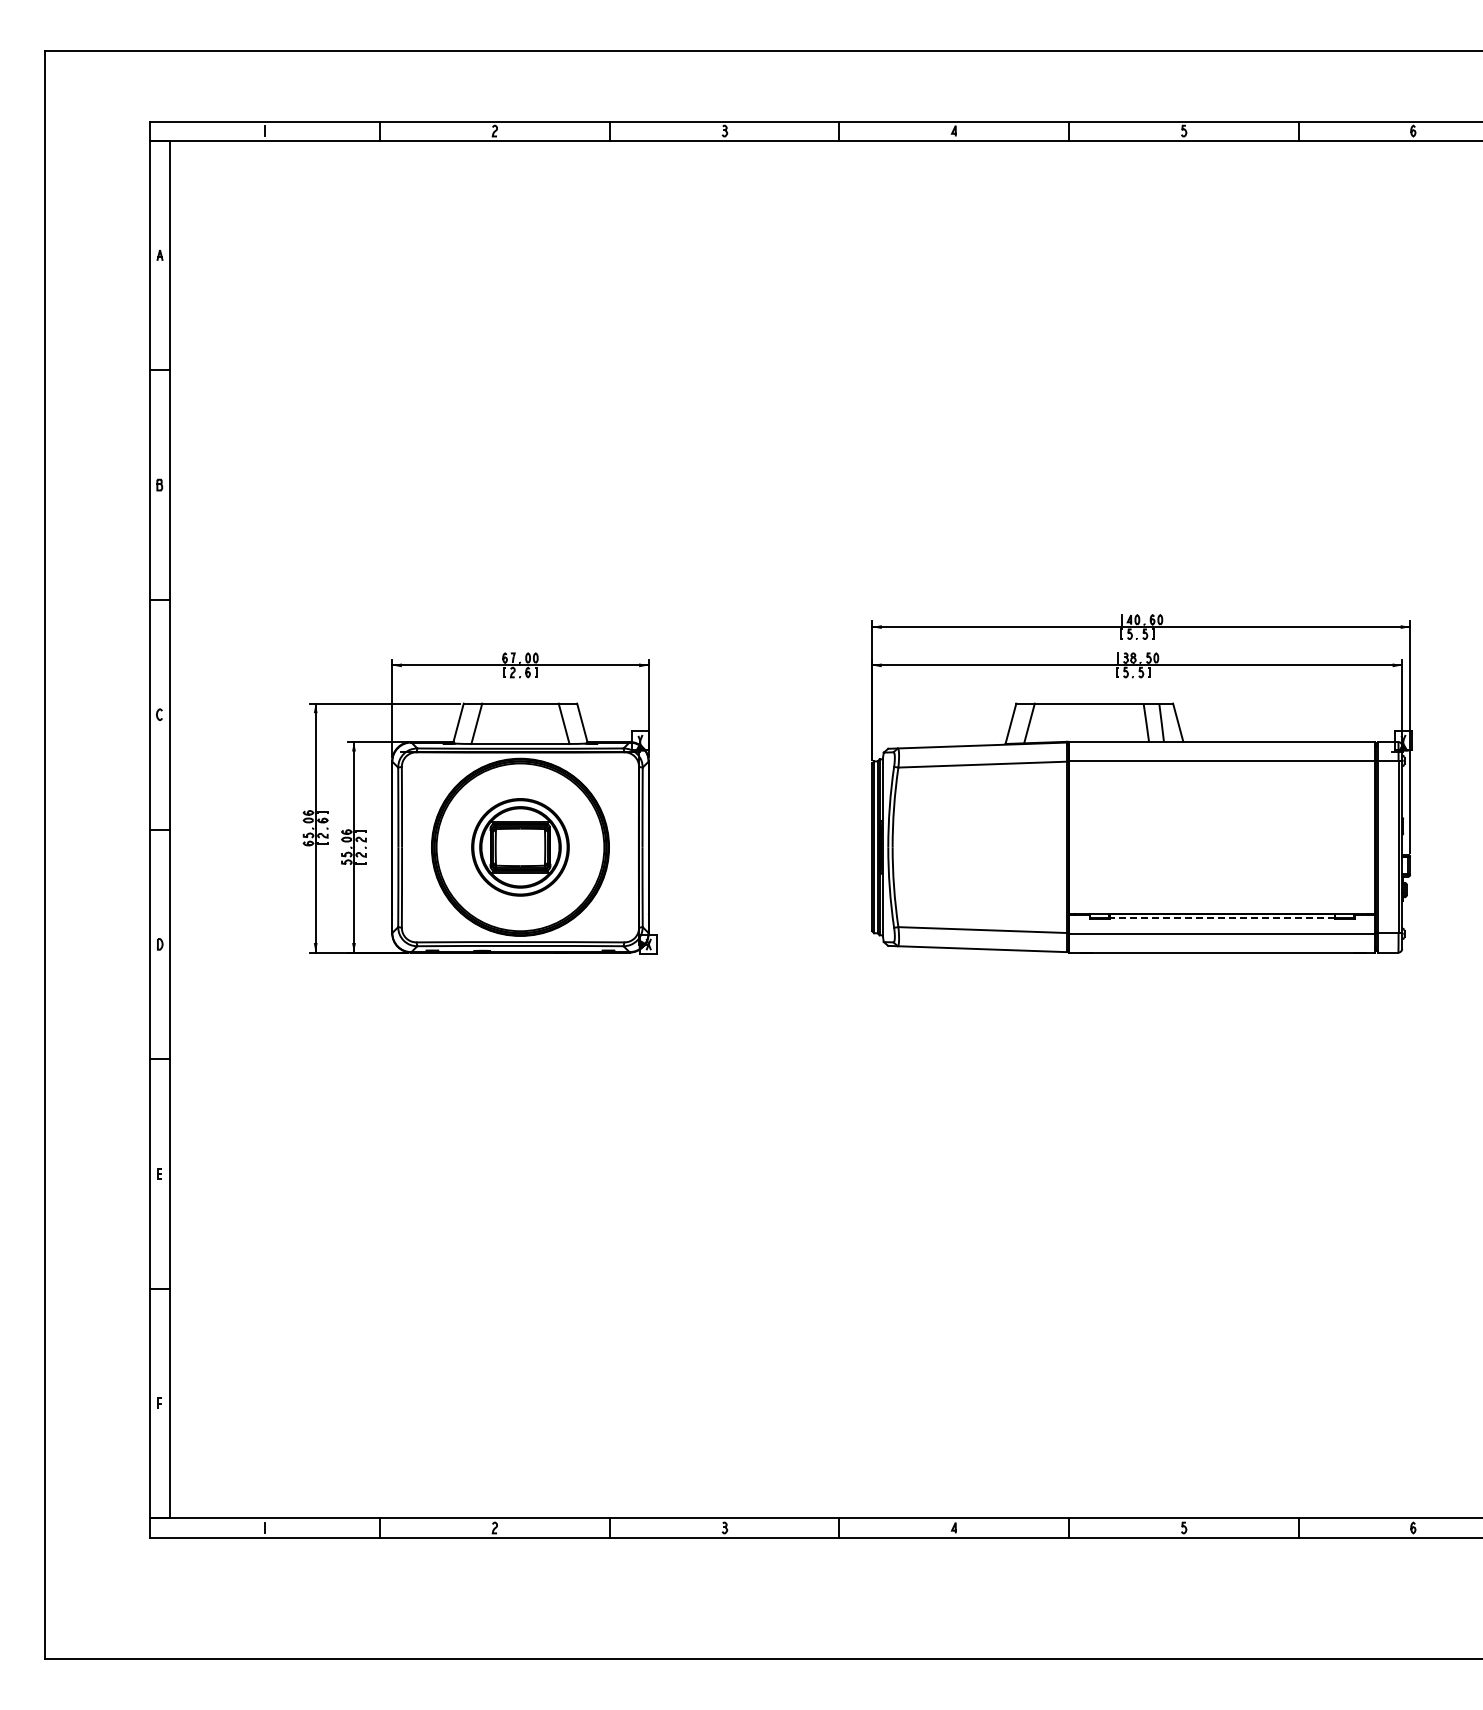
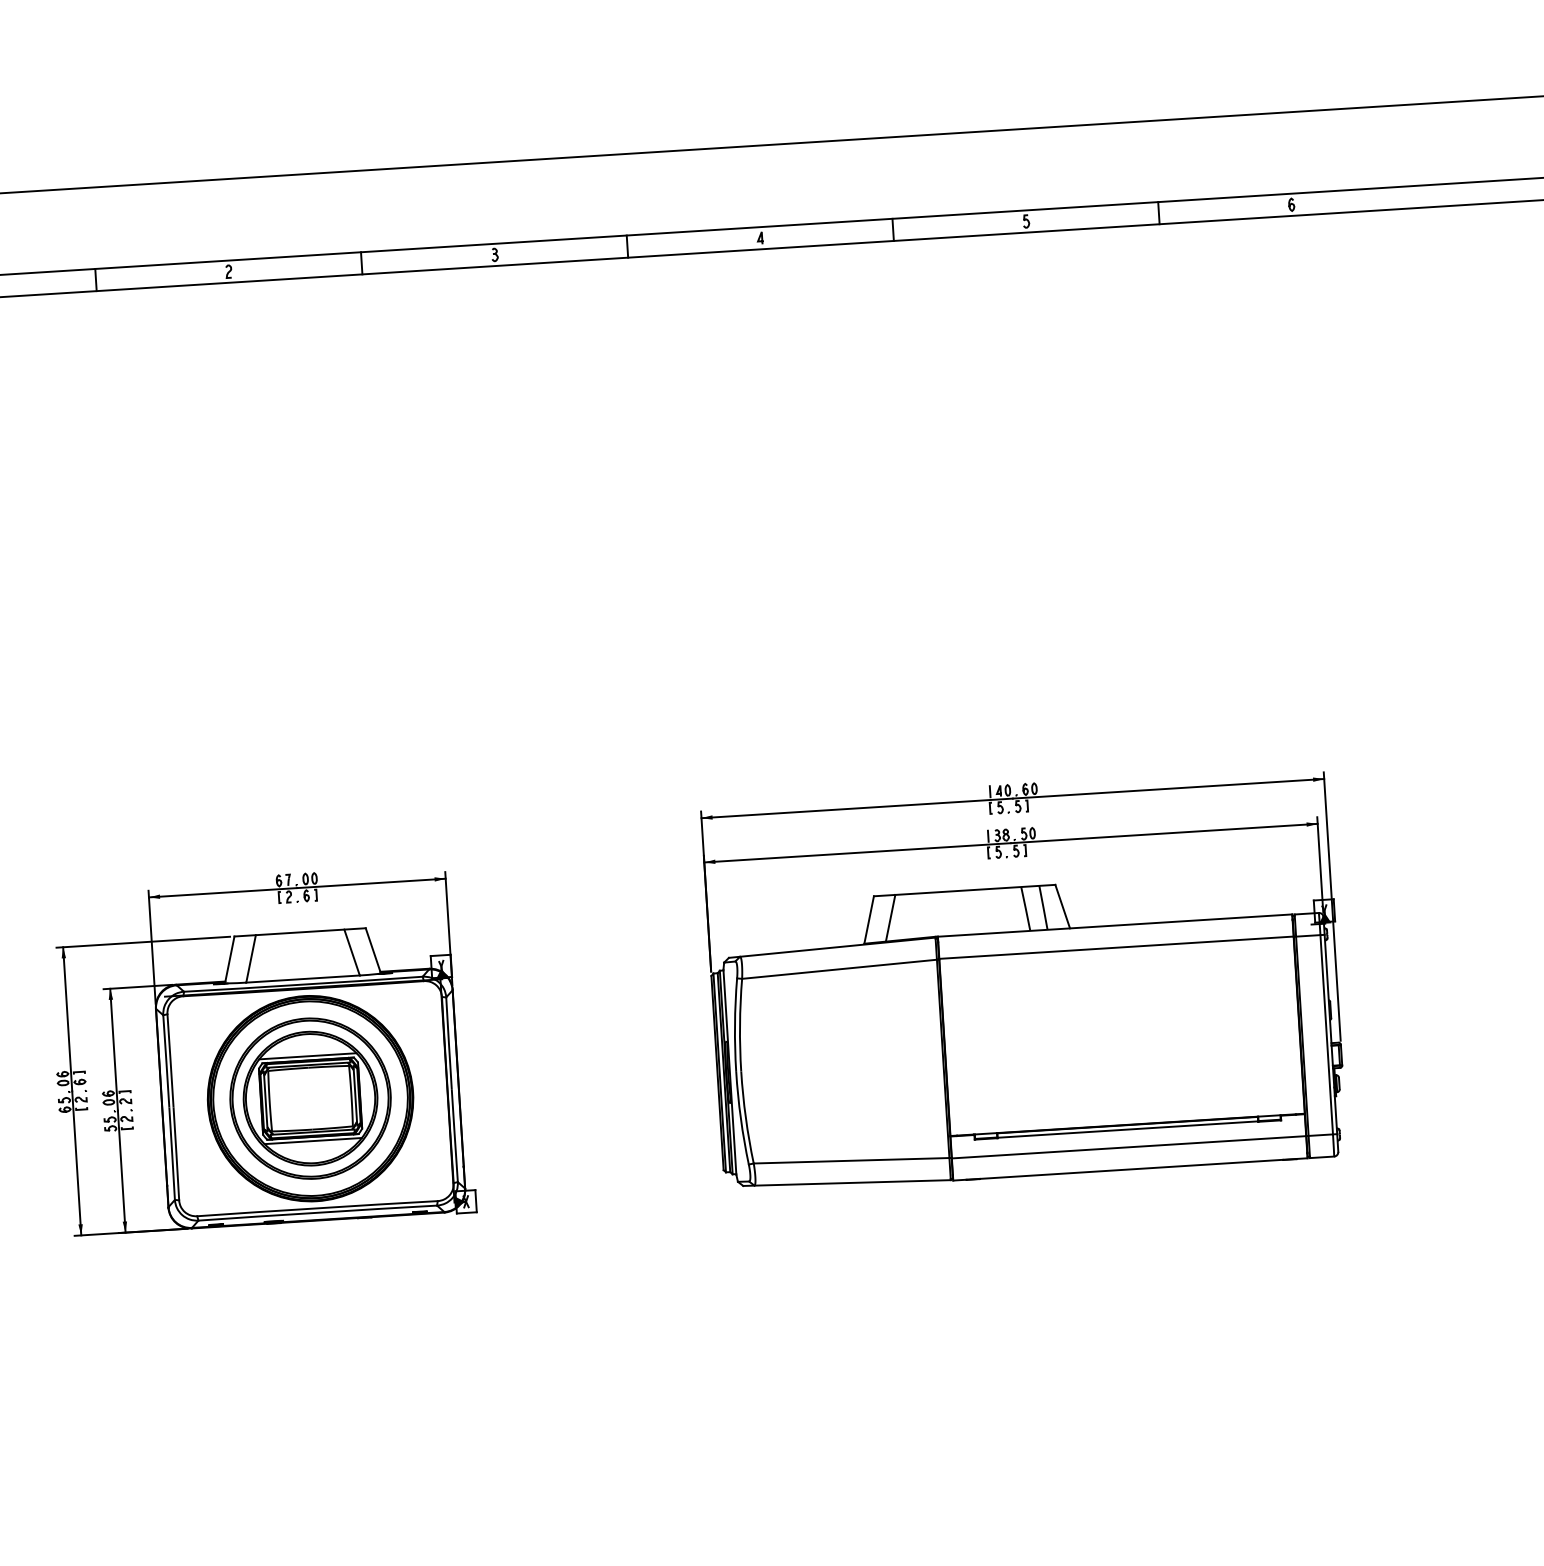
part: (520, 847) -> (310, 1098), size x1.43
line: (1222, 918) -> (1128, 1129), dashed -> solid

